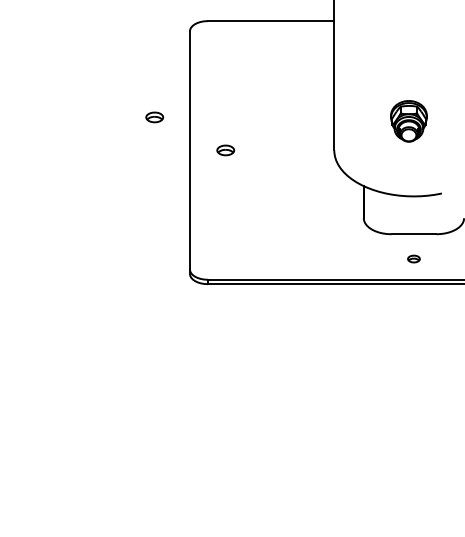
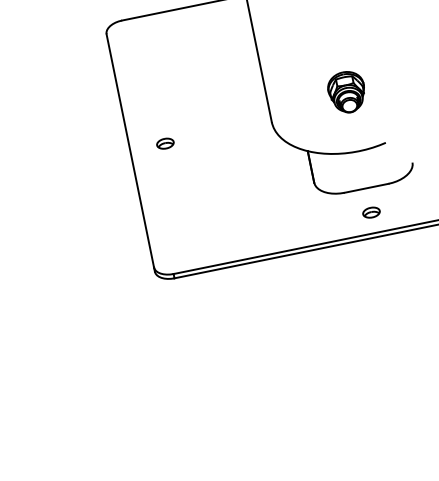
part: (154, 117) -> (89, 125), removed
part: (408, 121) -> (346, 92), moved
part: (413, 258) -> (370, 212), size x1.43

